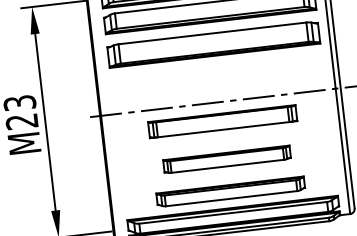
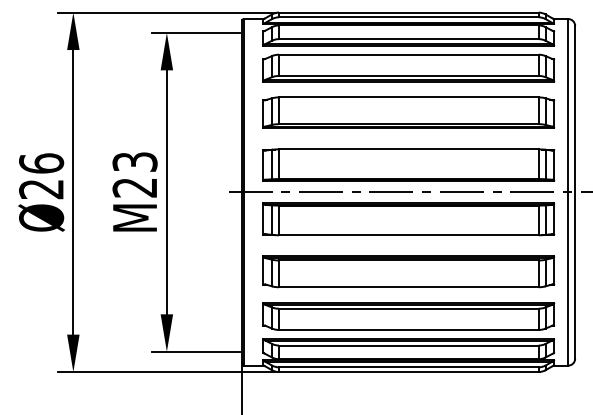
part: (217, 81) -> (408, 164), added
part: (222, 121) -> (408, 219), size x1.43
part: (226, 159) -> (408, 271), size x1.67
part: (230, 191) -> (408, 316), size x1.43

